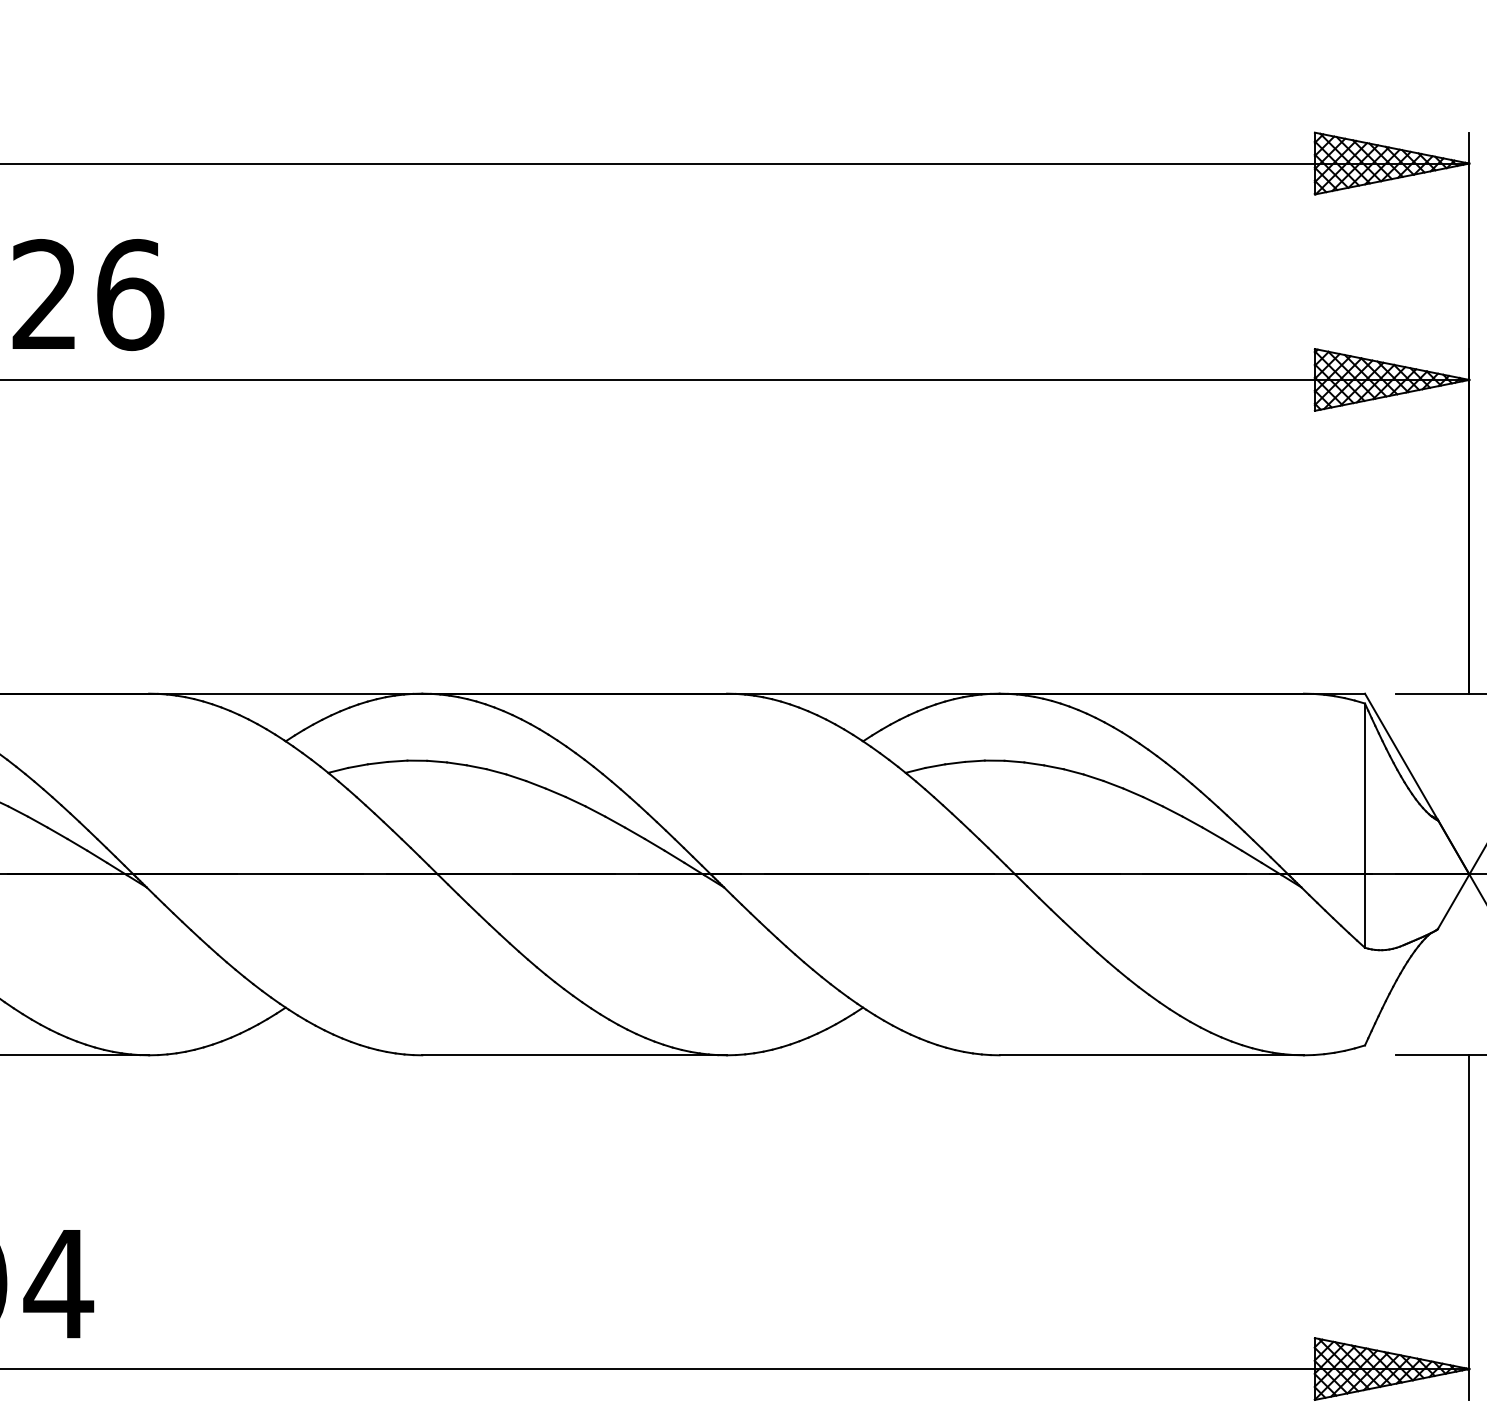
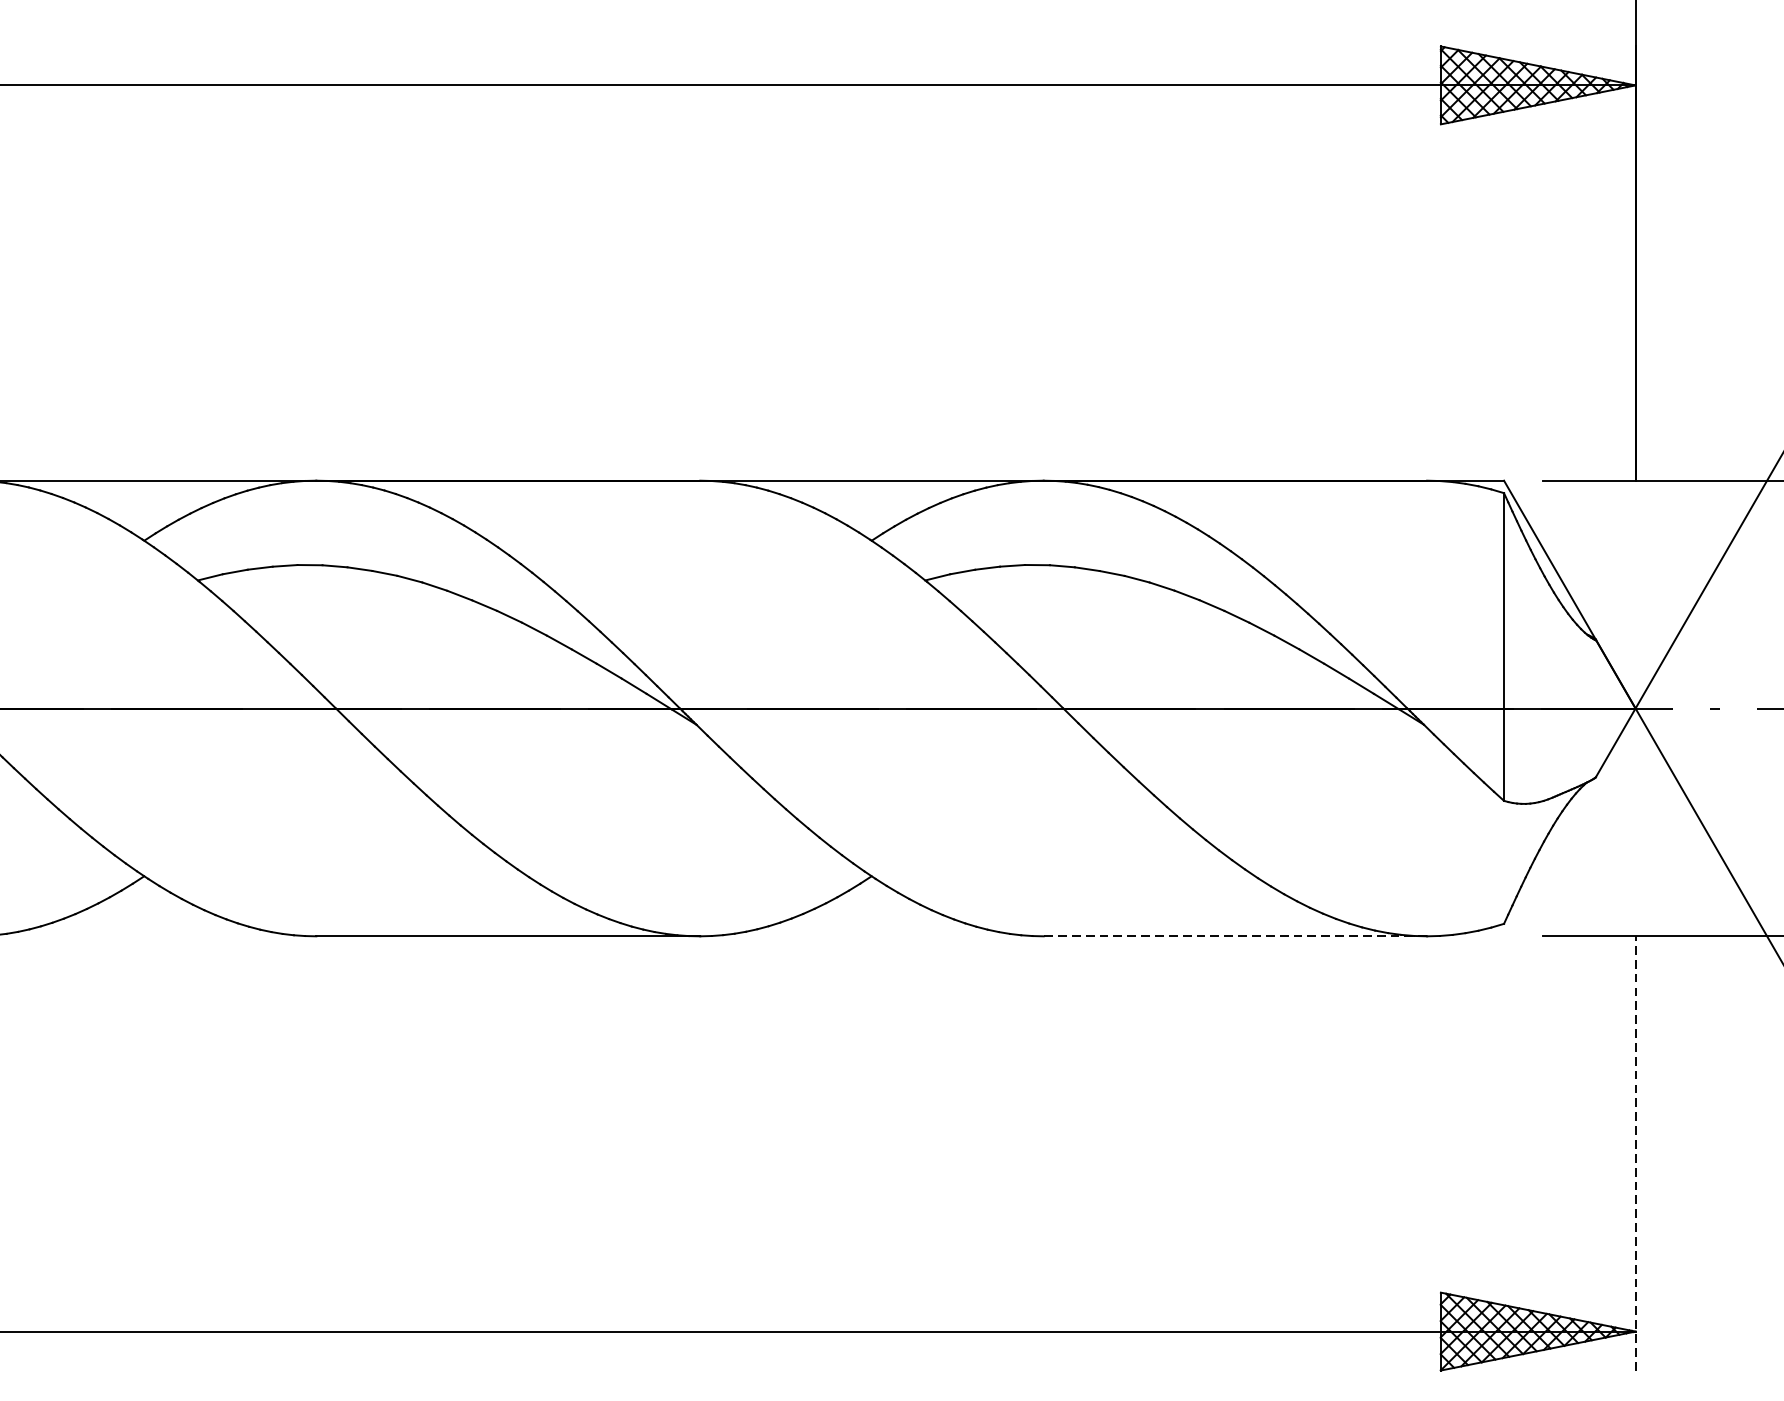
line: (1151, 1055) -> (1235, 936), solid -> dashed
line: (1469, 1227) -> (1635, 1153), solid -> dashed

